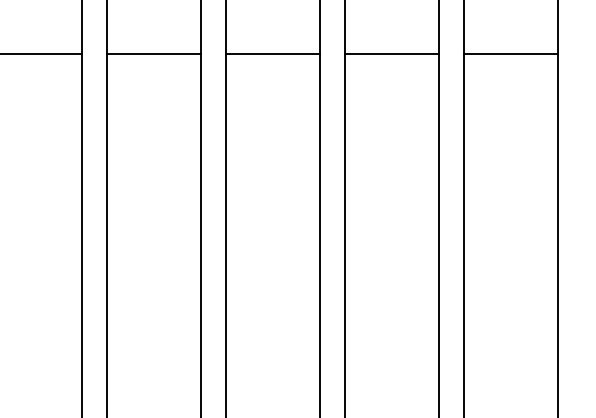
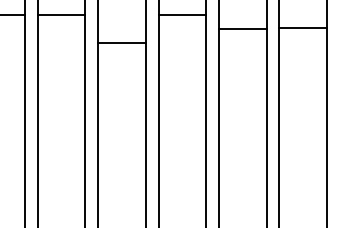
line: (152, 54) -> (121, 43), moved
line: (391, 54) -> (242, 29), moved
line: (511, 54) -> (303, 28), moved

